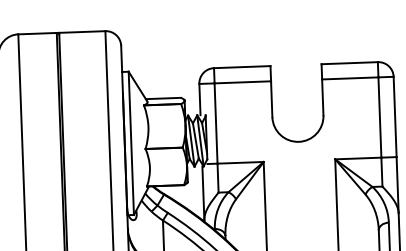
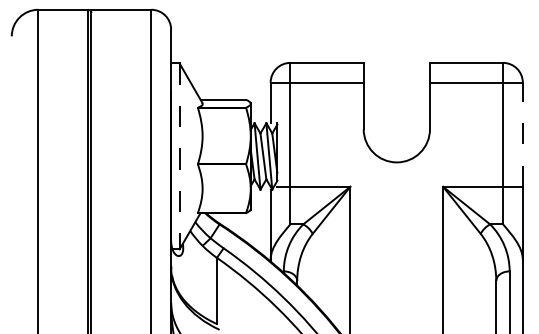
line: (394, 116) -> (522, 134), solid -> dashed
line: (131, 143) -> (179, 156), solid -> dashed

